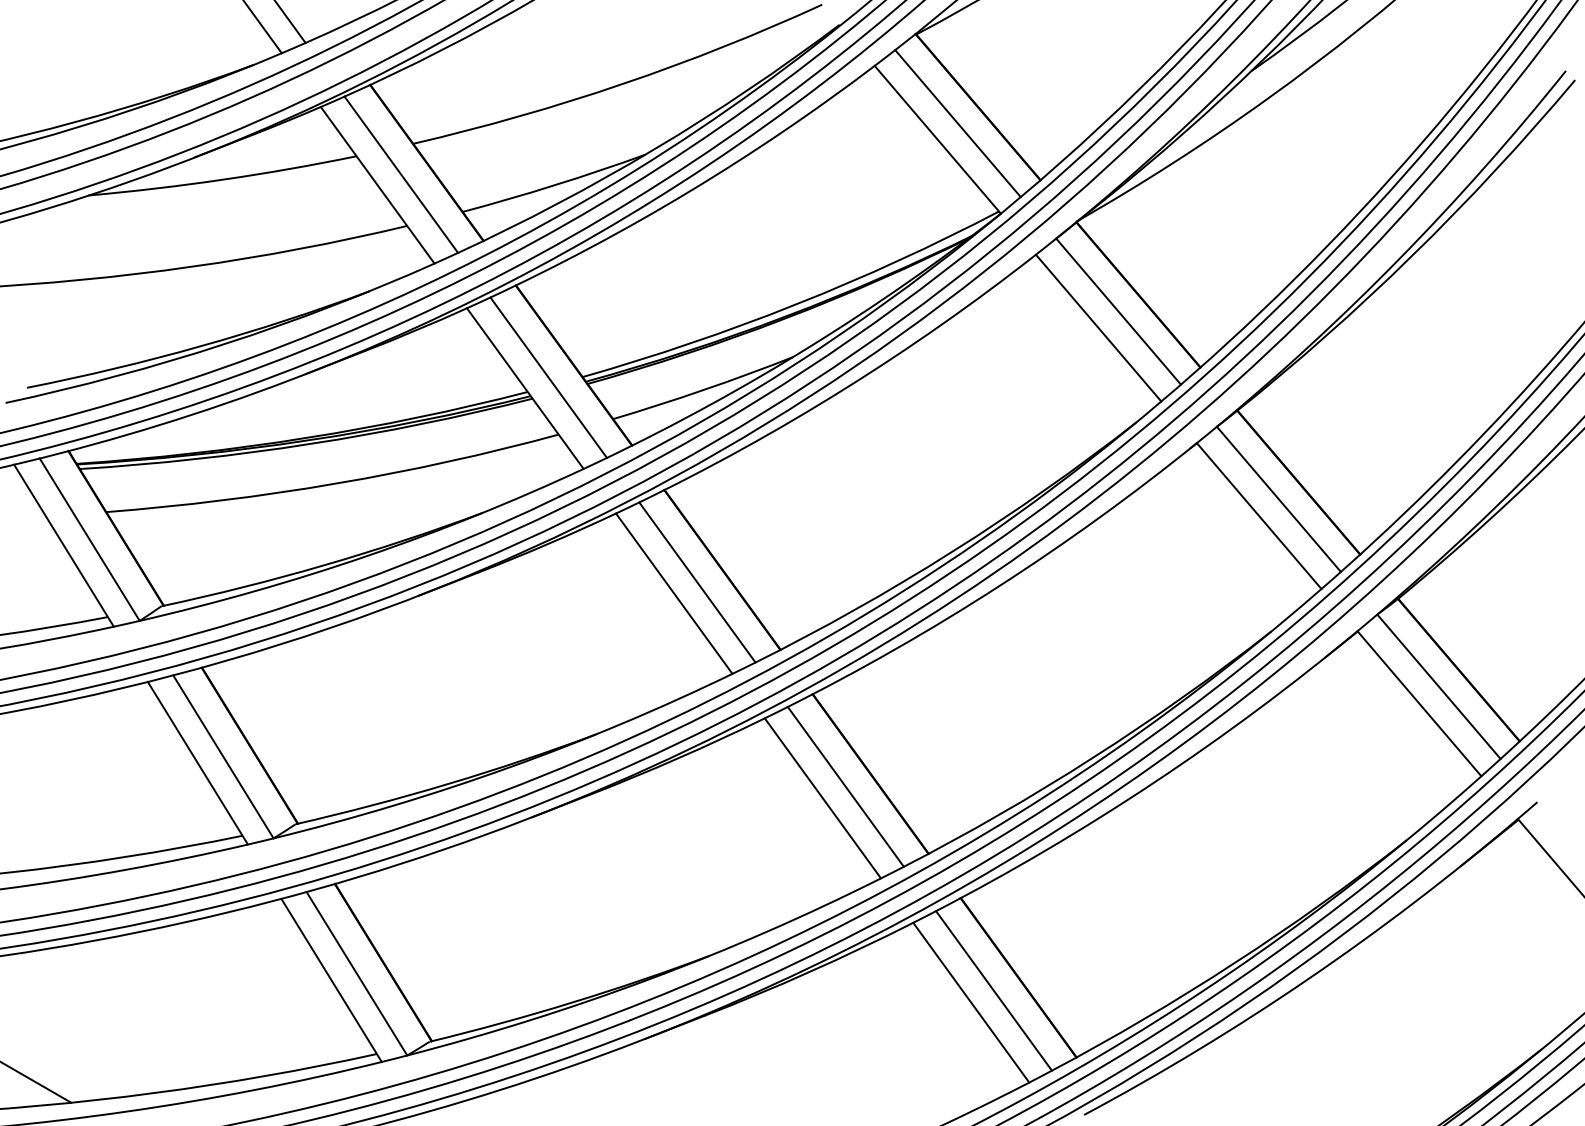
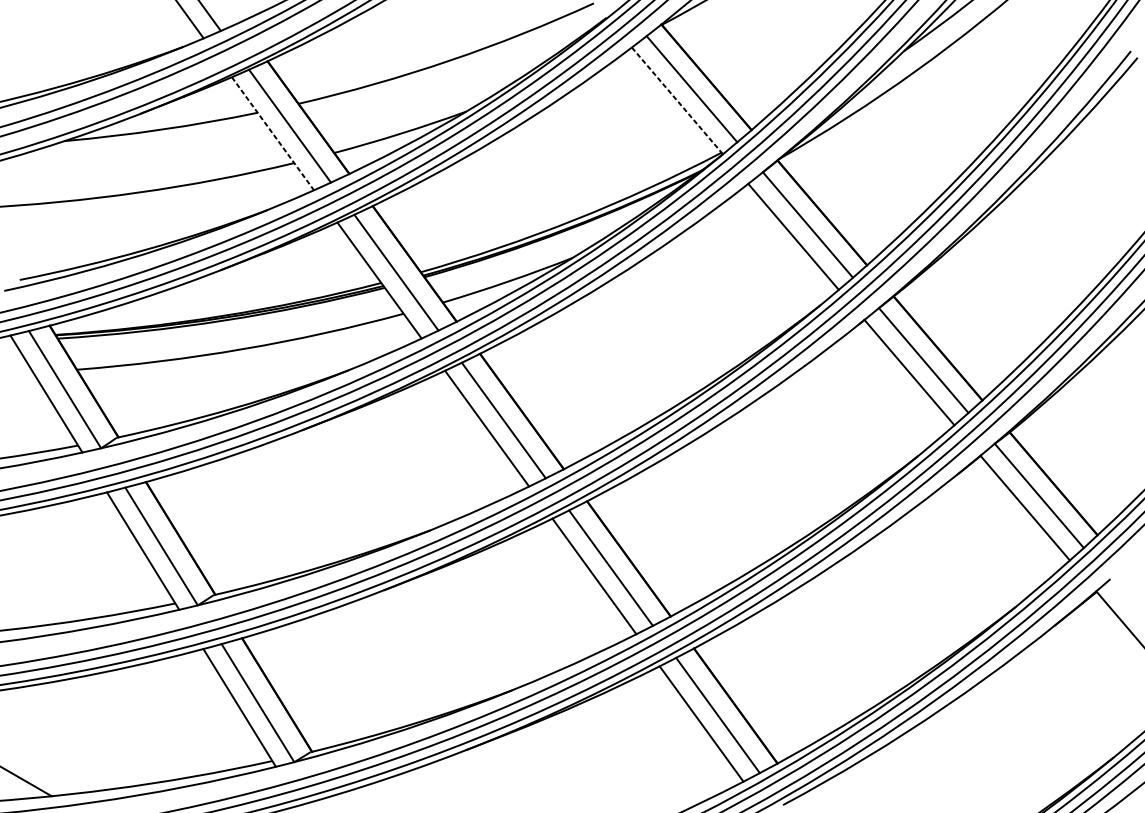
line: (938, 140) -> (677, 101), solid -> dashed
line: (377, 185) -> (272, 133), solid -> dashed

